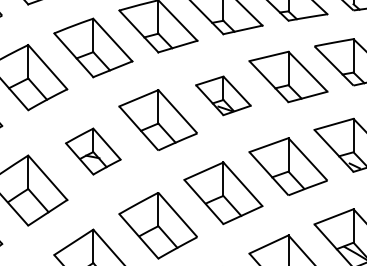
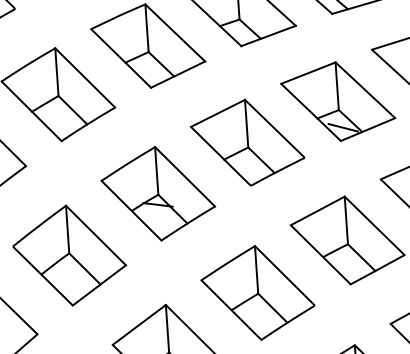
part: (223, 95) -> (338, 101), size x1.43
part: (93, 151) -> (158, 193), size x1.43

